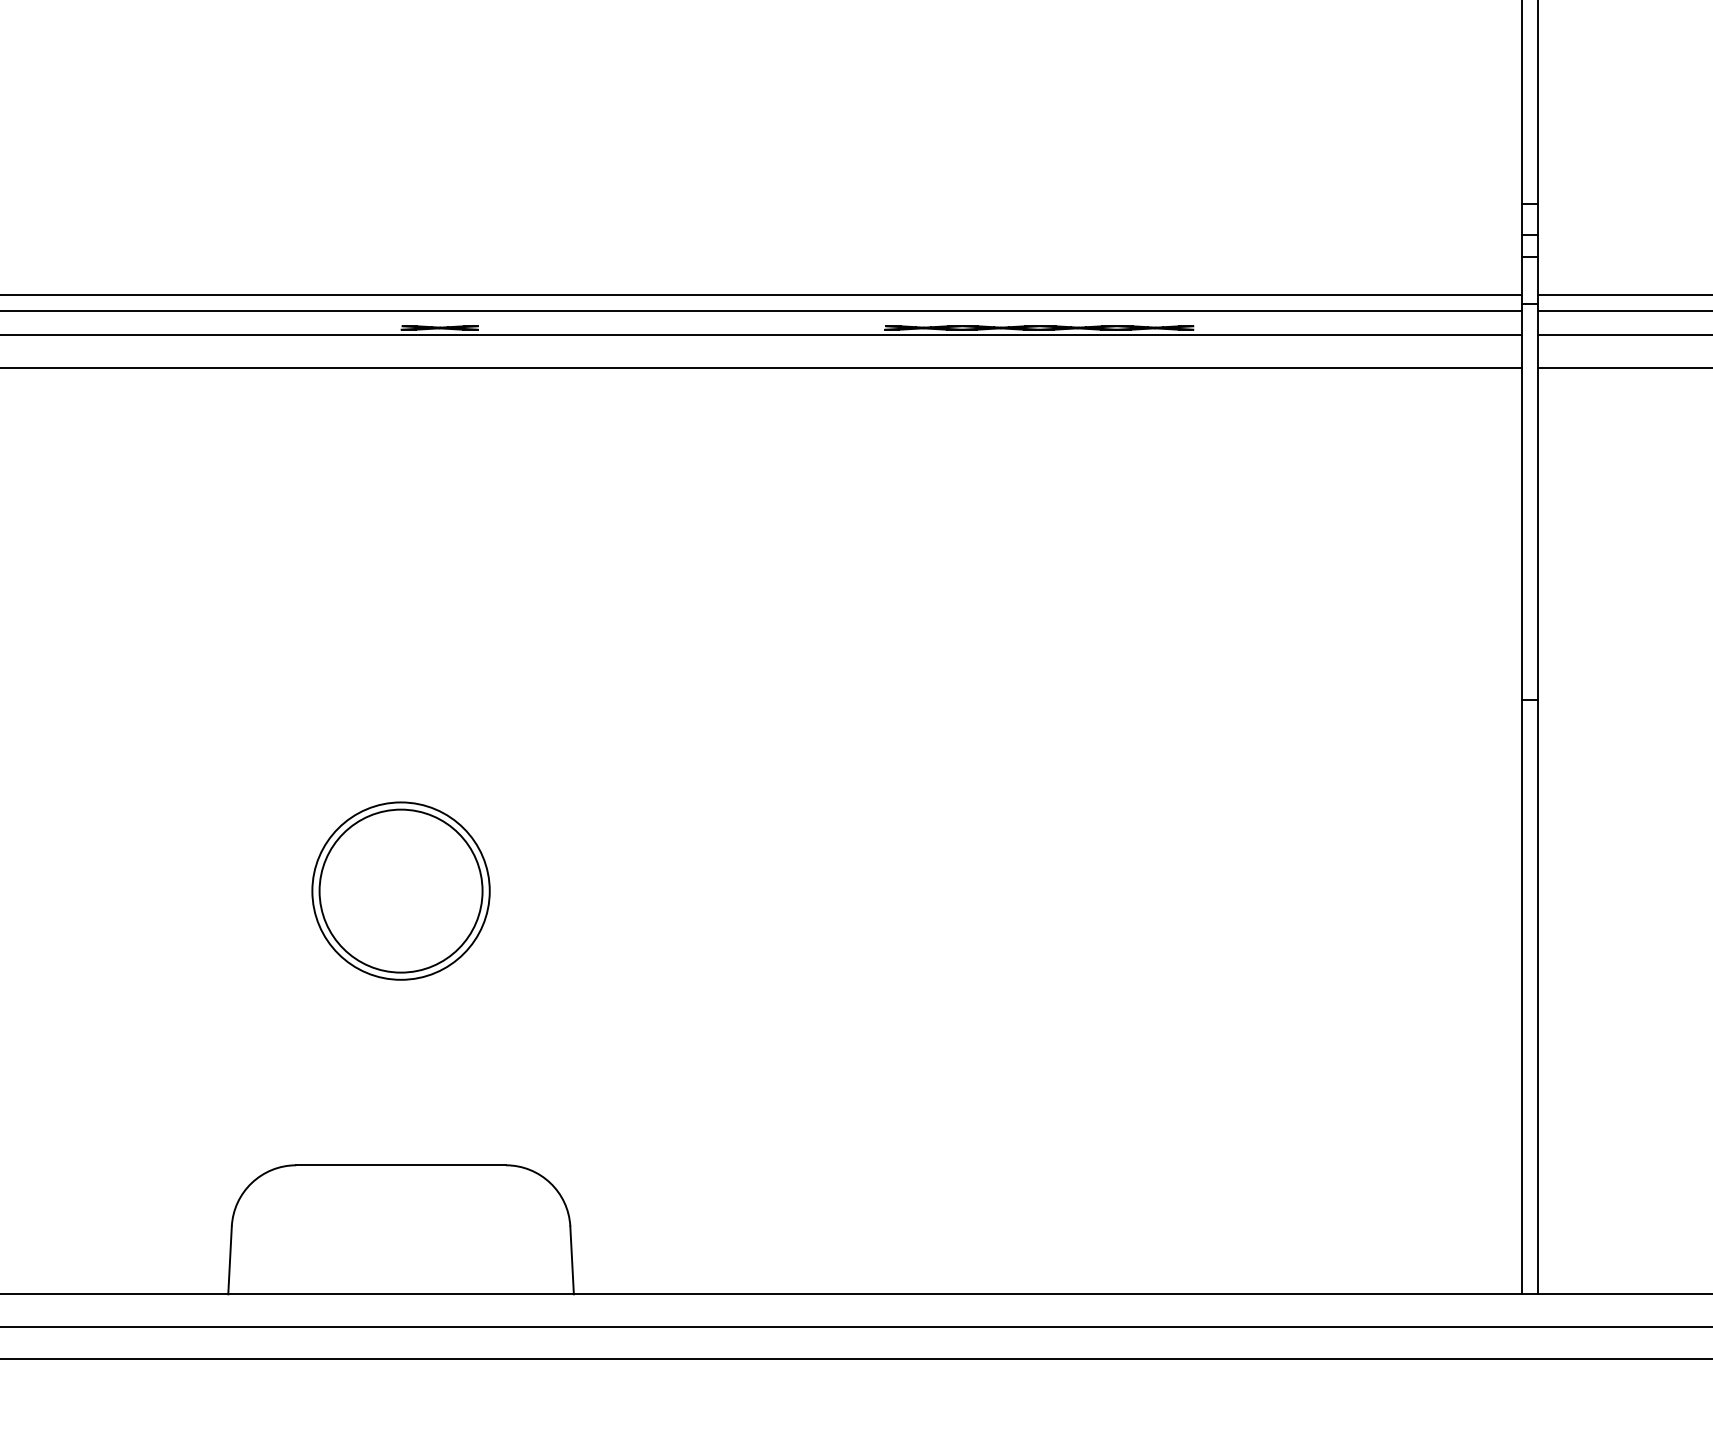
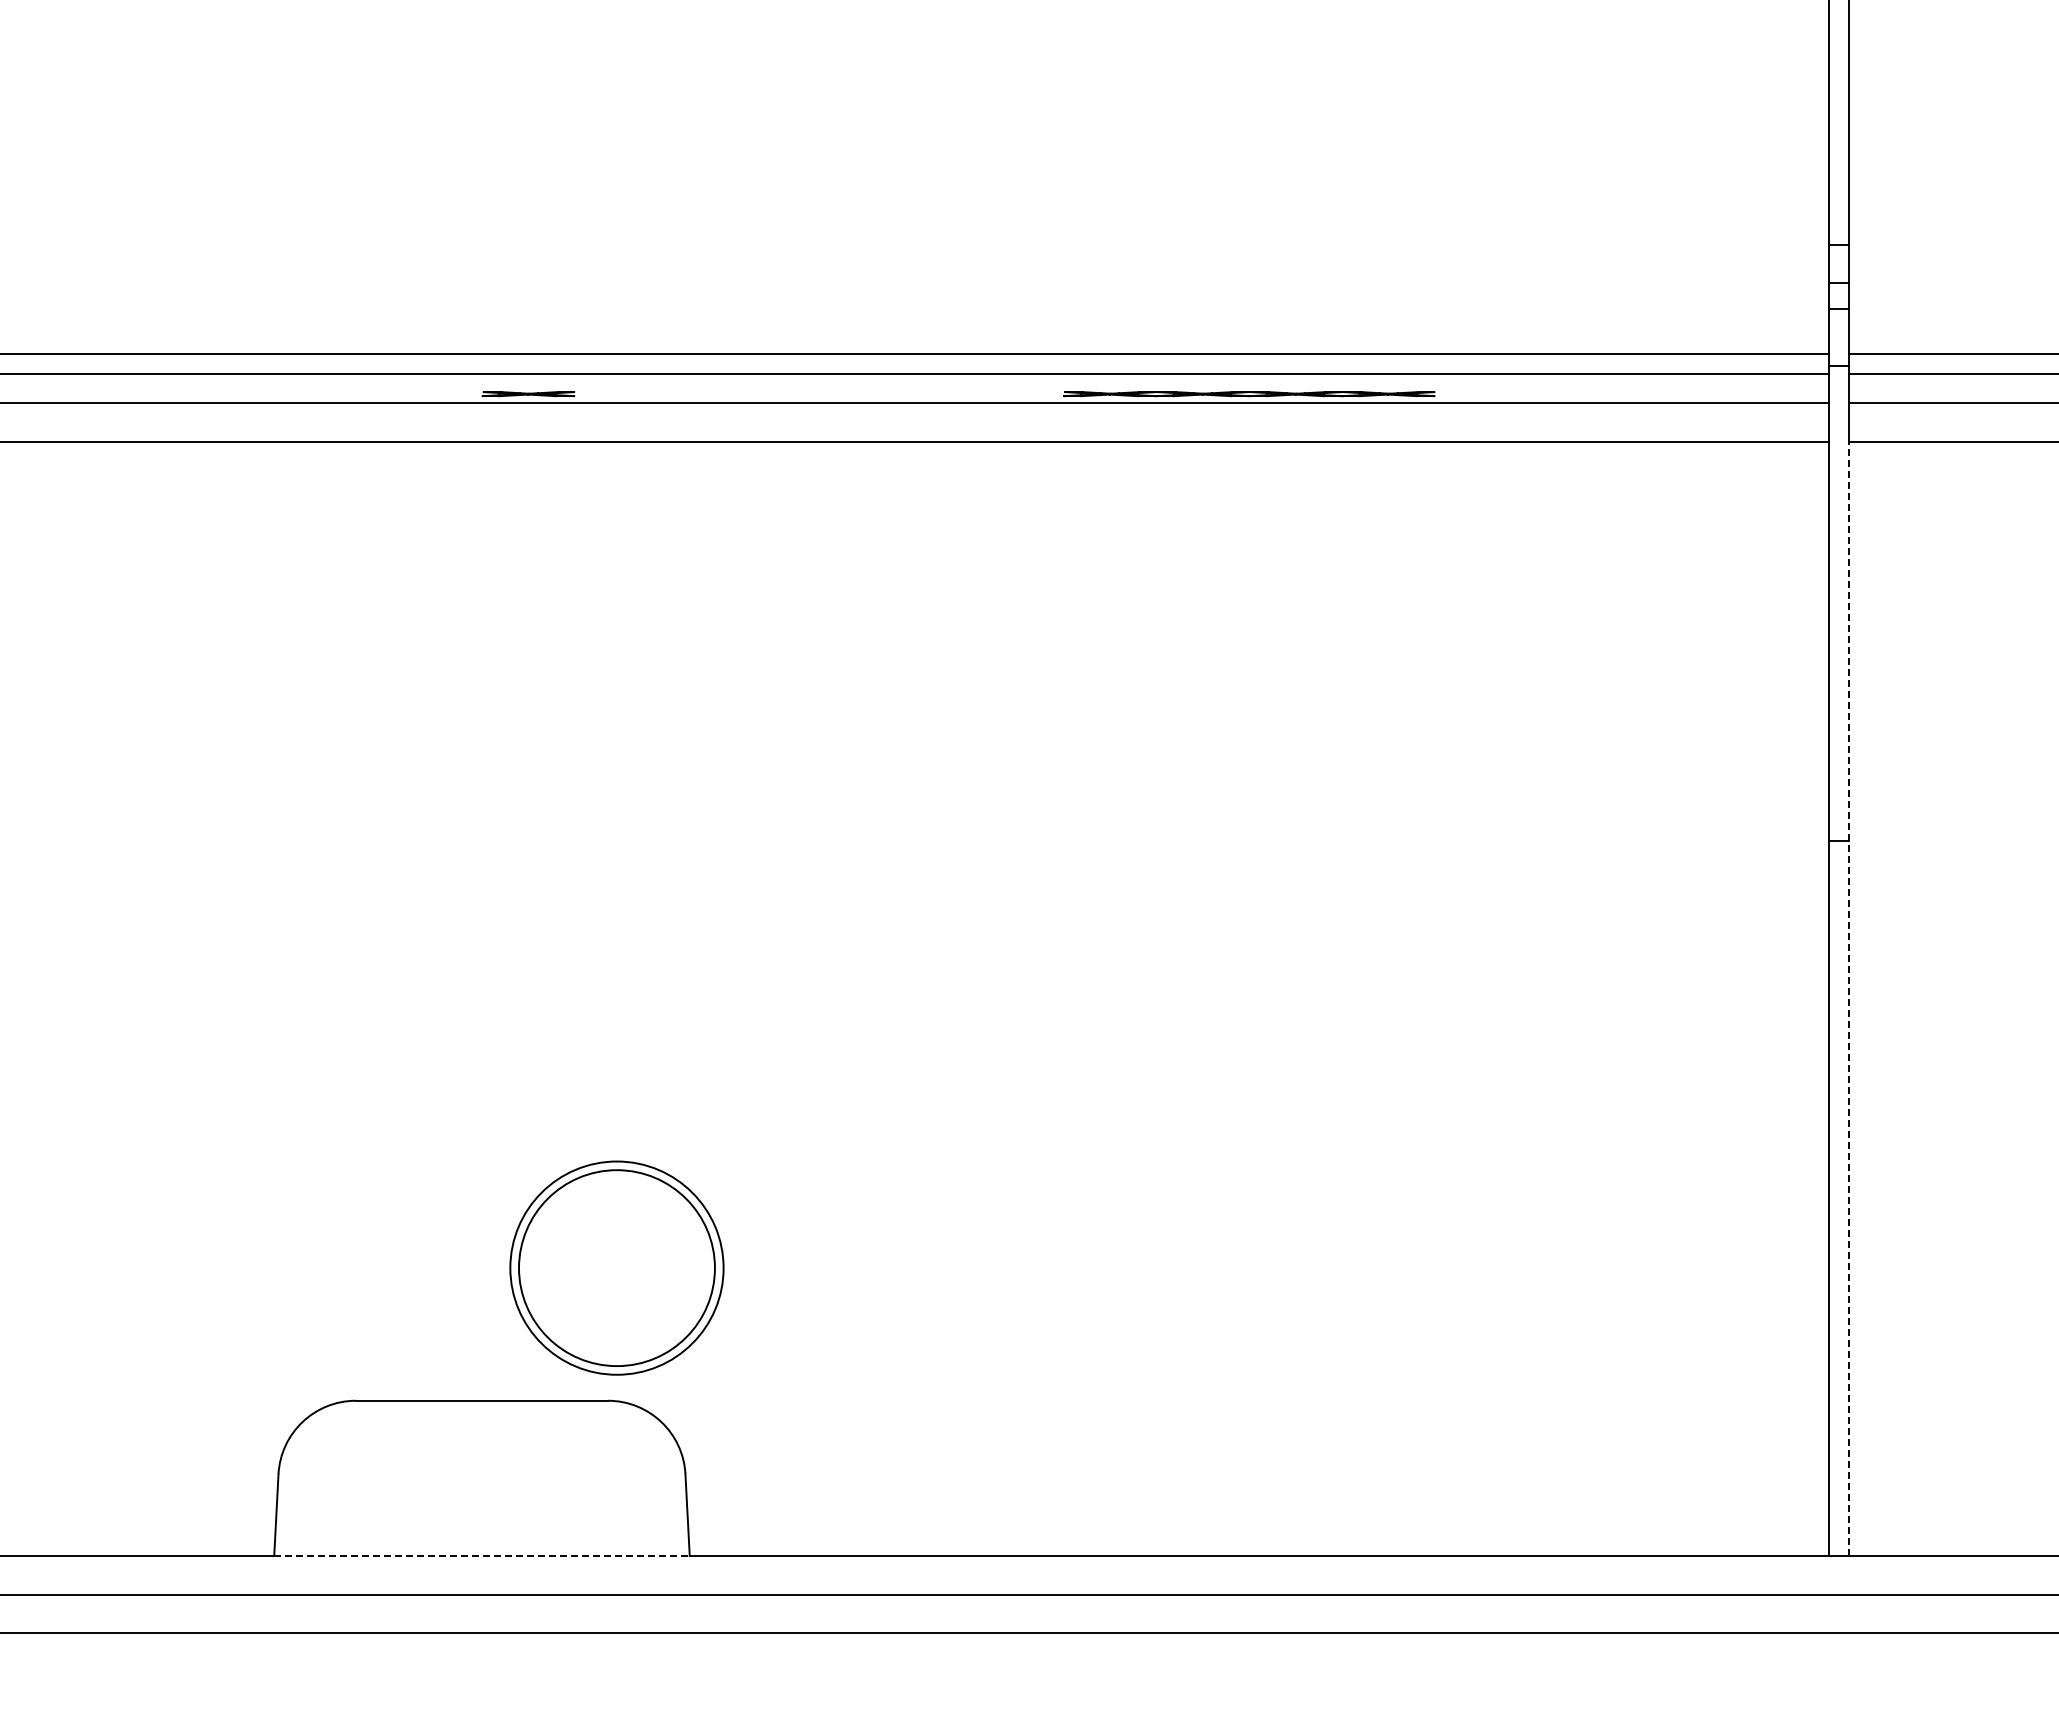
line: (1537, 830) -> (1848, 998), solid -> dashed
part: (400, 890) -> (616, 1267), moved
line: (400, 1294) -> (481, 1555), solid -> dashed

